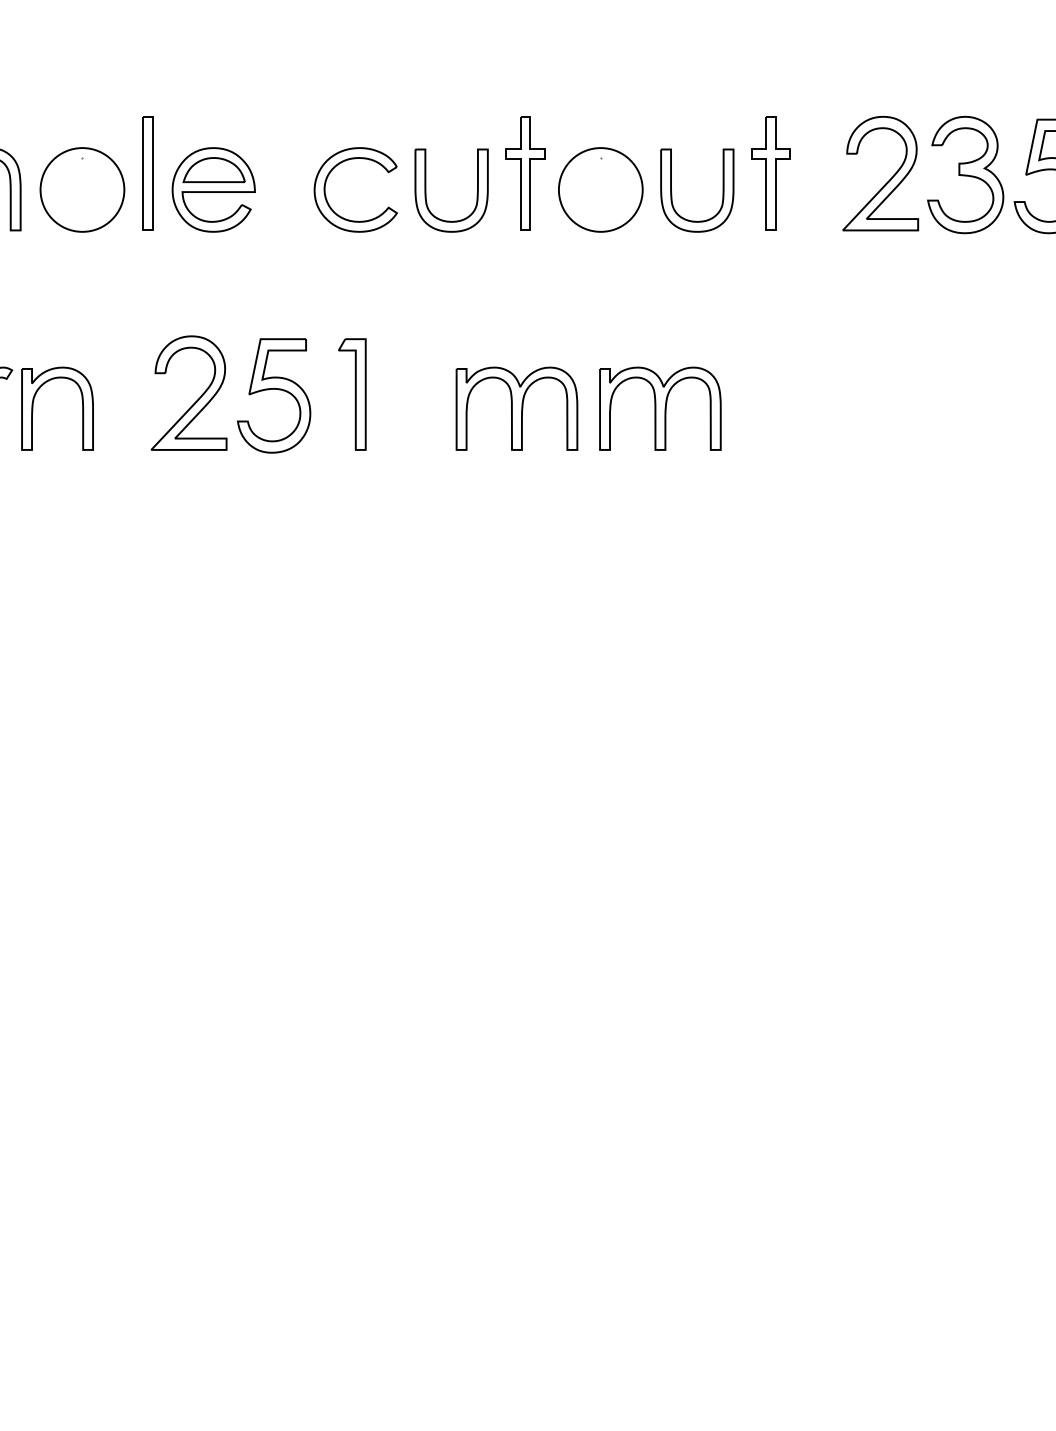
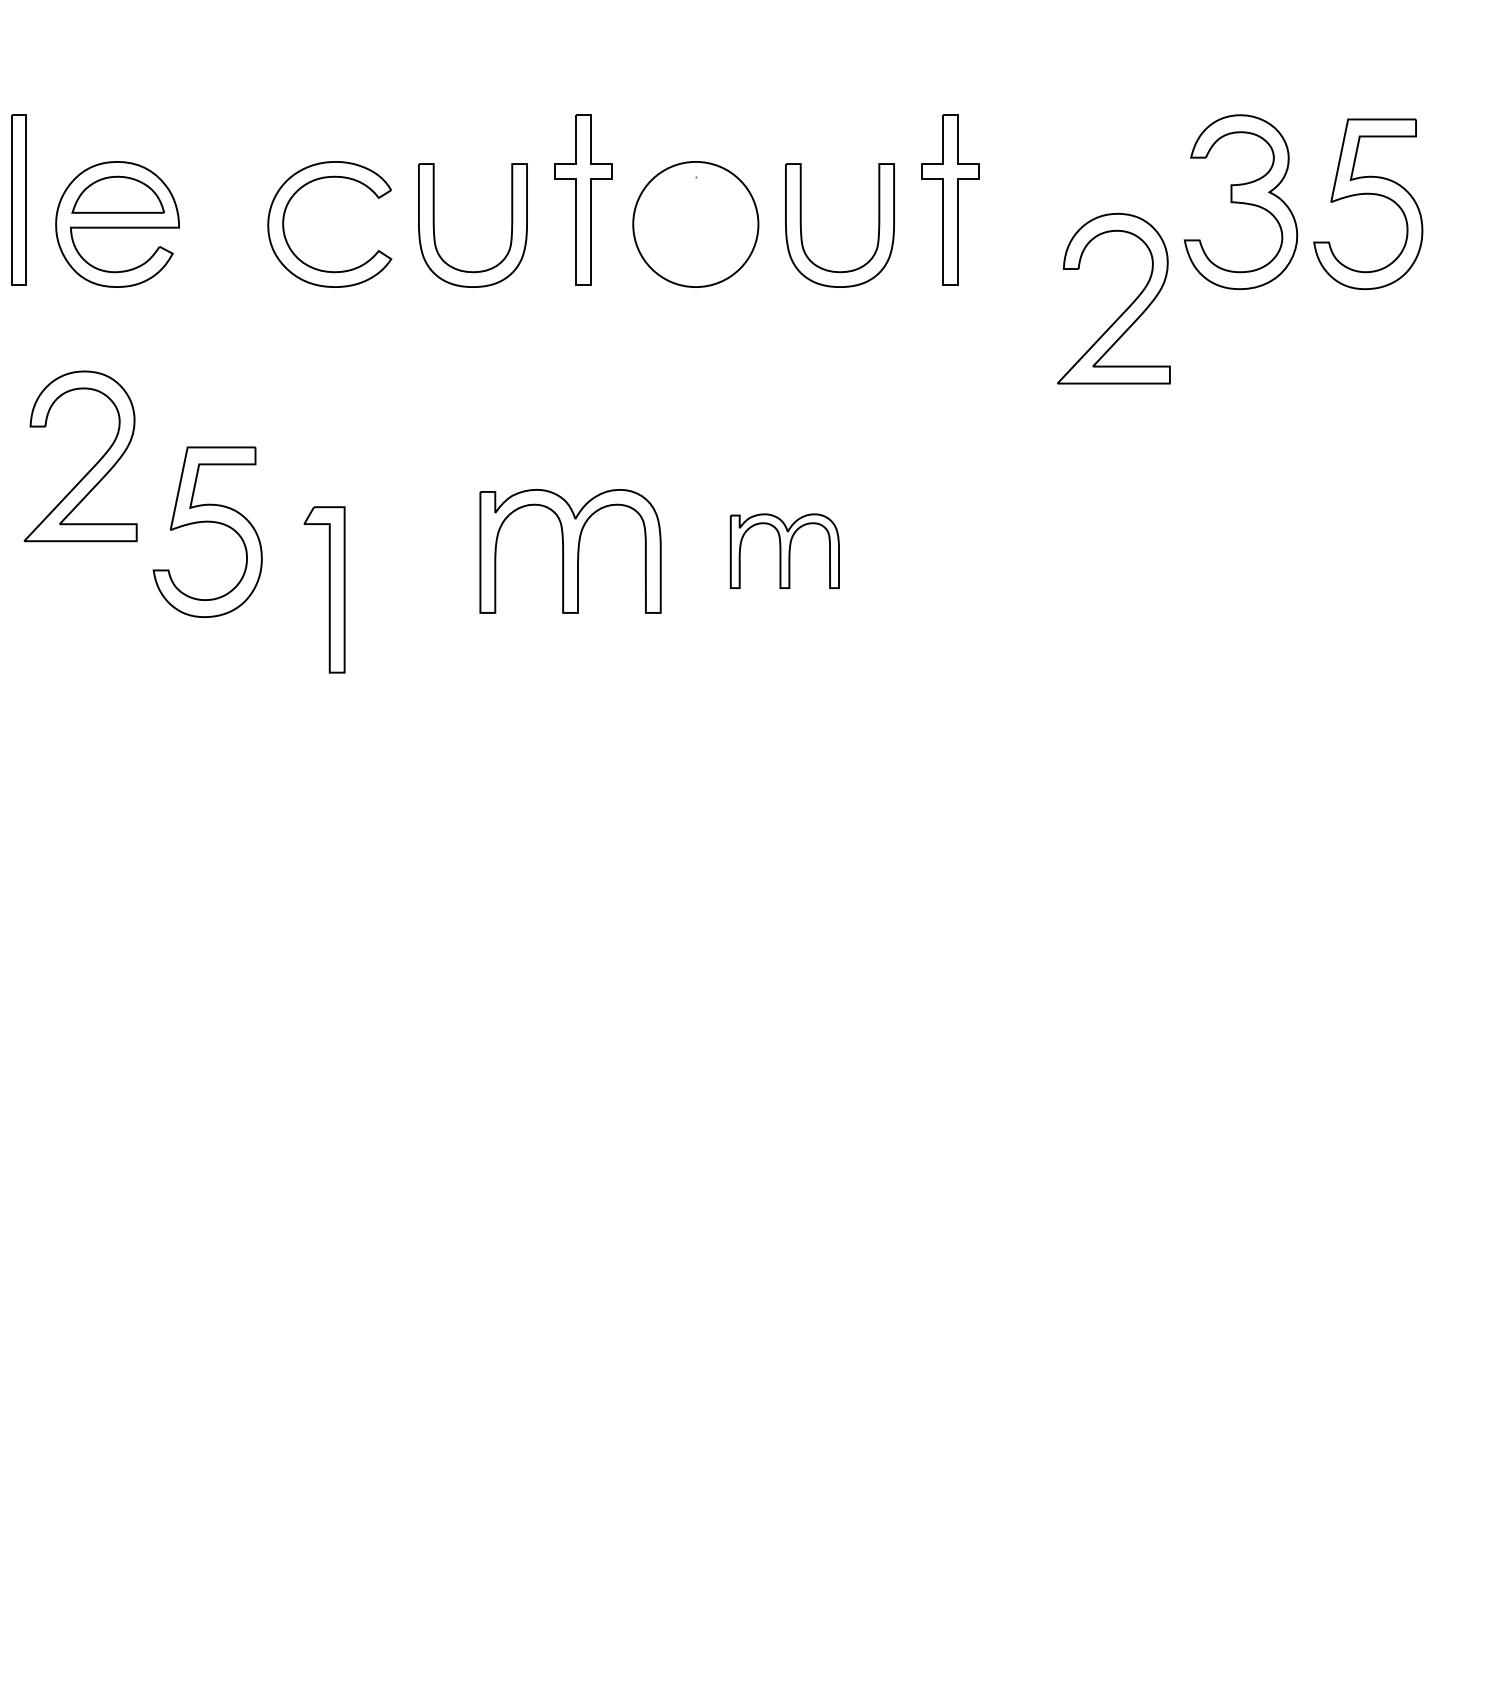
part: (888, 180) -> (1125, 308), moved
part: (352, 394) -> (324, 589), moved
curve: (196, 400) -> (91, 467), moved
part: (660, 408) -> (784, 550), size x0.6

